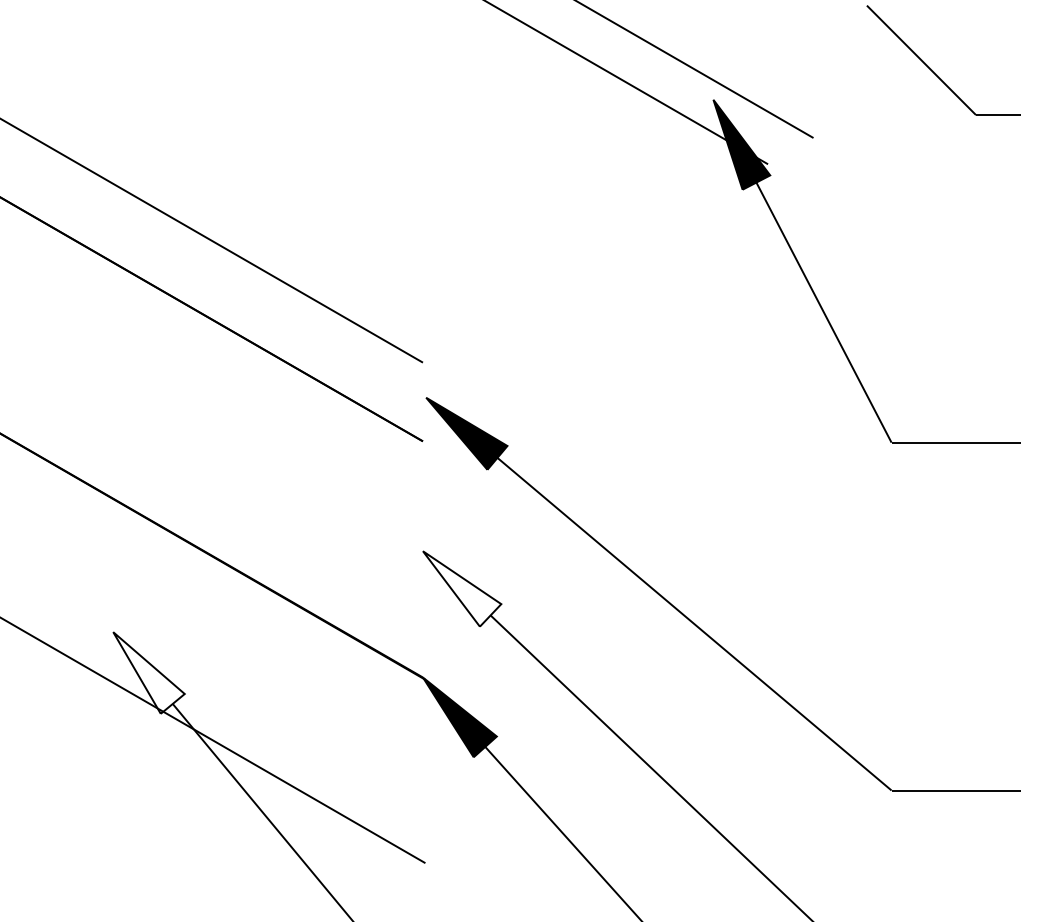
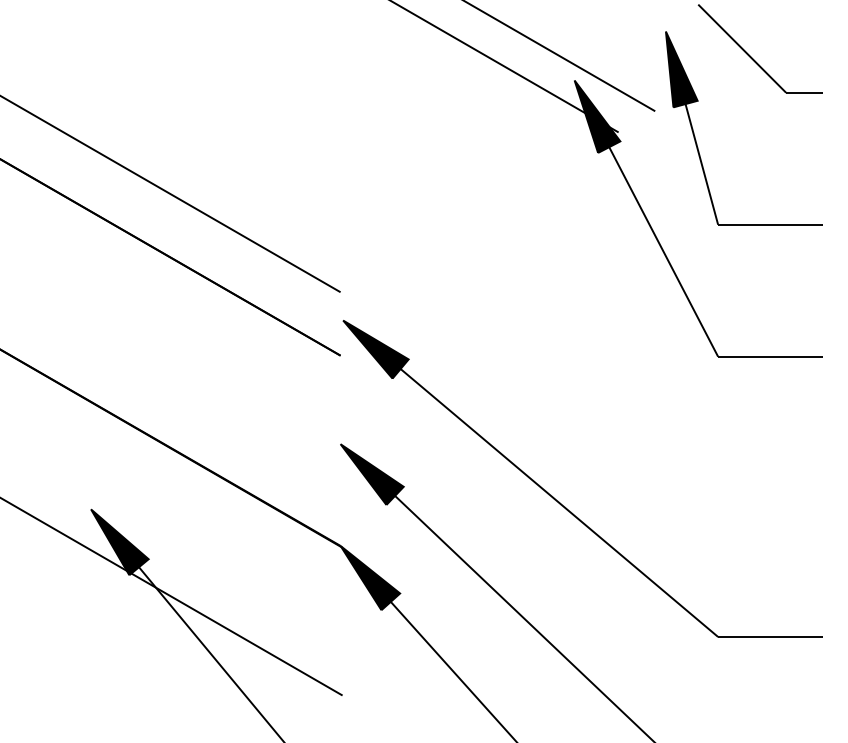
part: (865, 178) -> (697, 143), added
fill: (461, 588) -> (371, 474), added
fill: (148, 673) -> (119, 542), added

